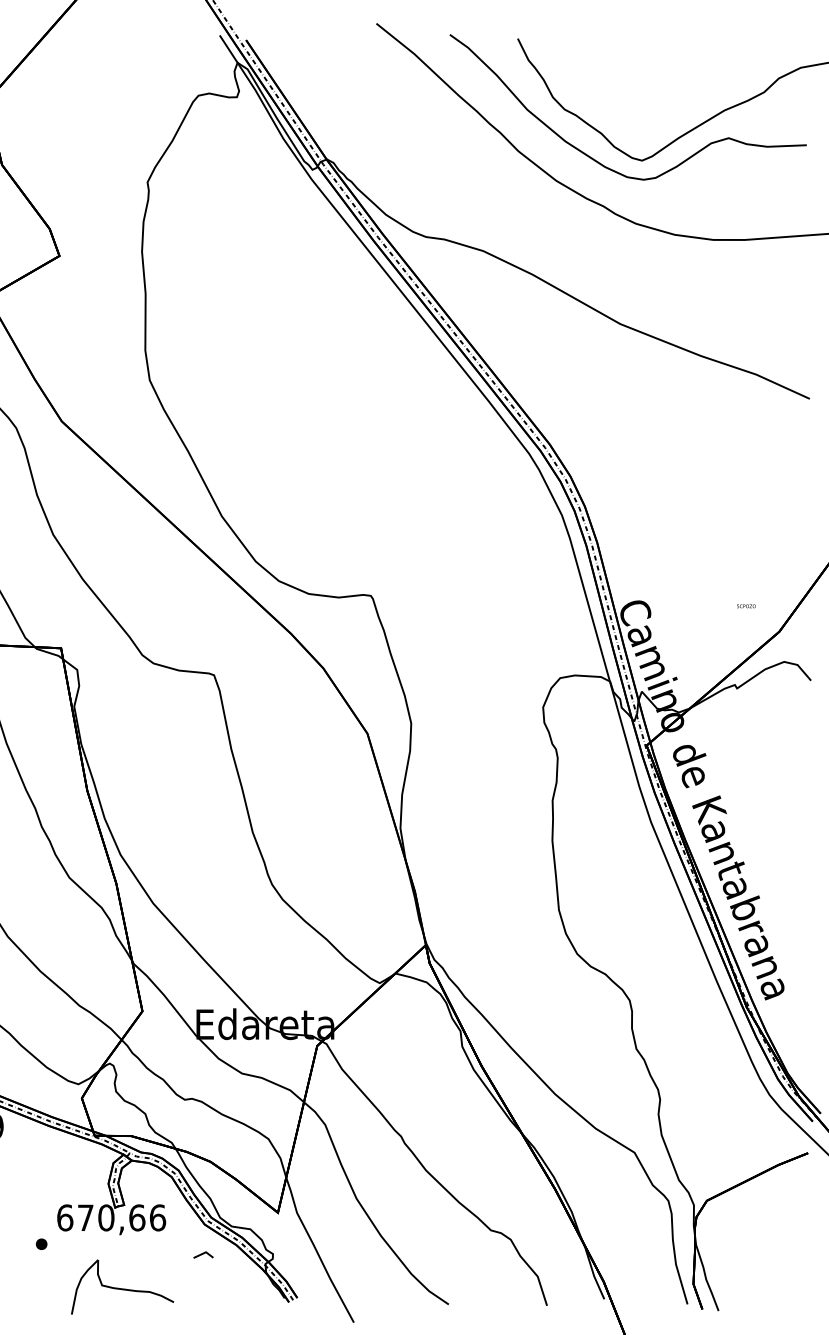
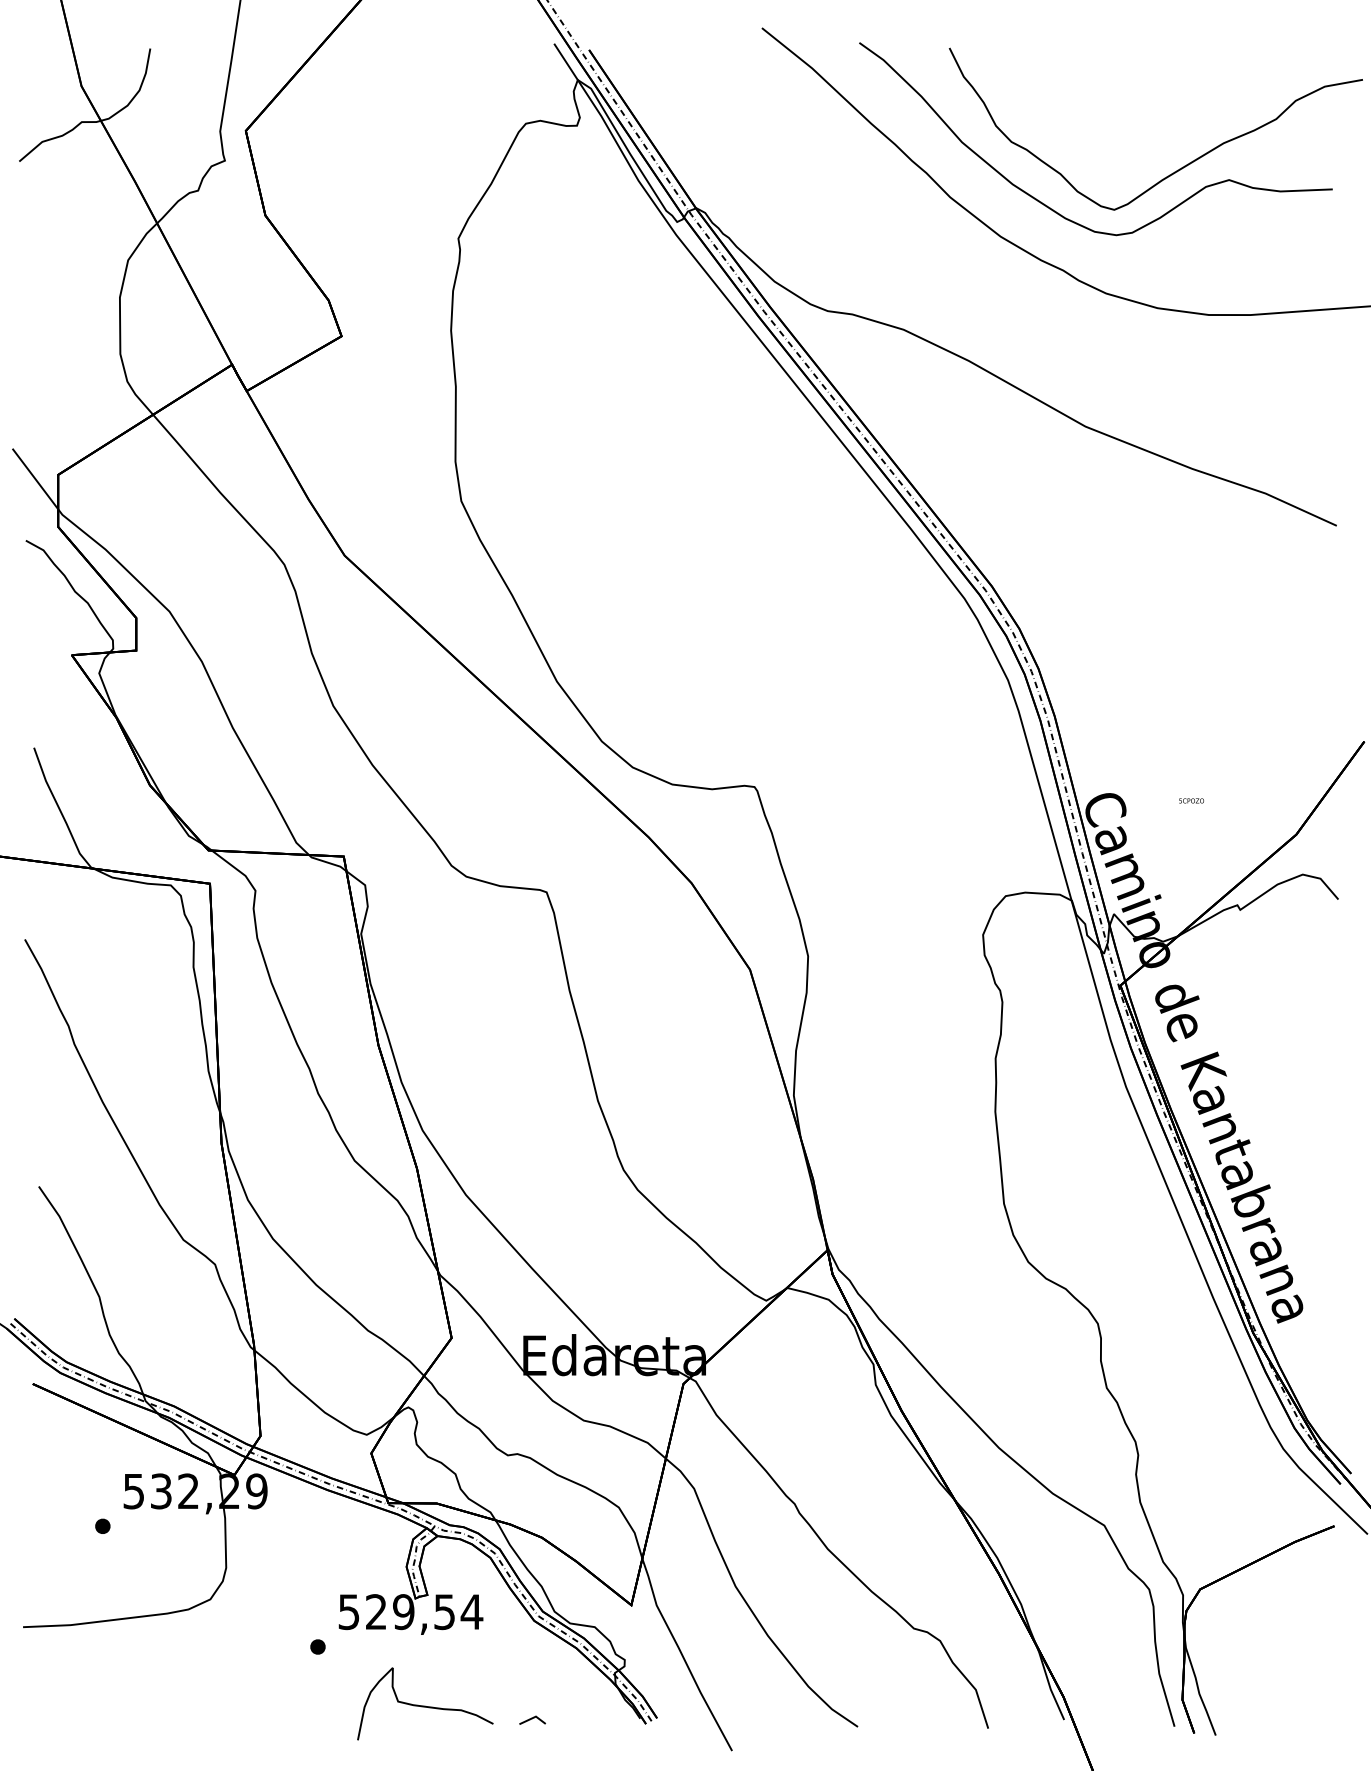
text: (746, 606) -> (1191, 800), moved
text: (111, 1218) -> (410, 1612), 670,66 -> 529,54
line: (203, 1254) -> (532, 1719), moved

